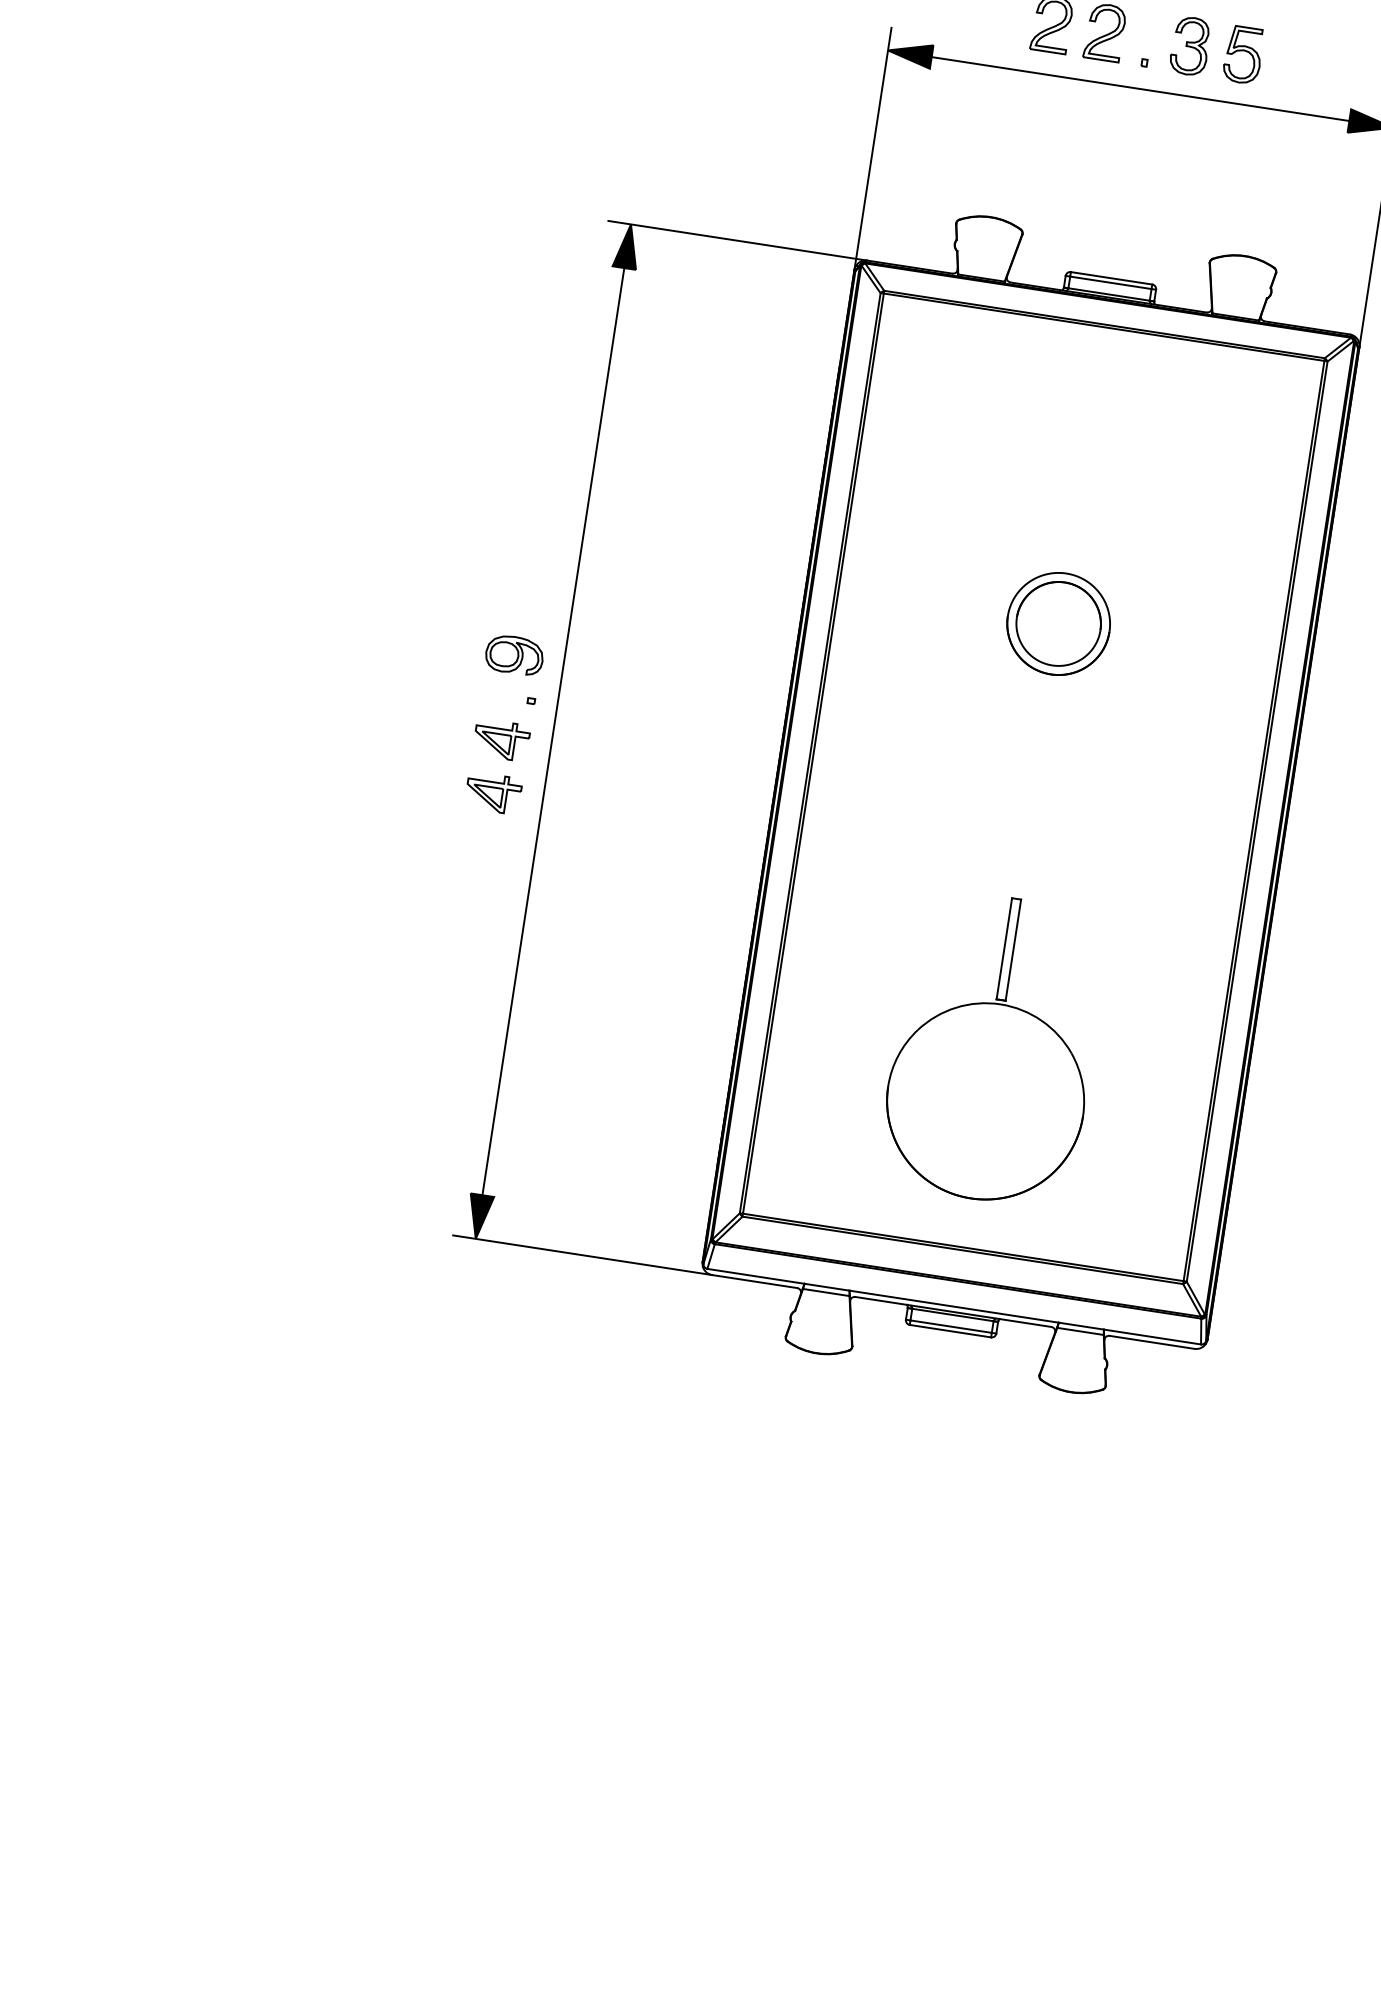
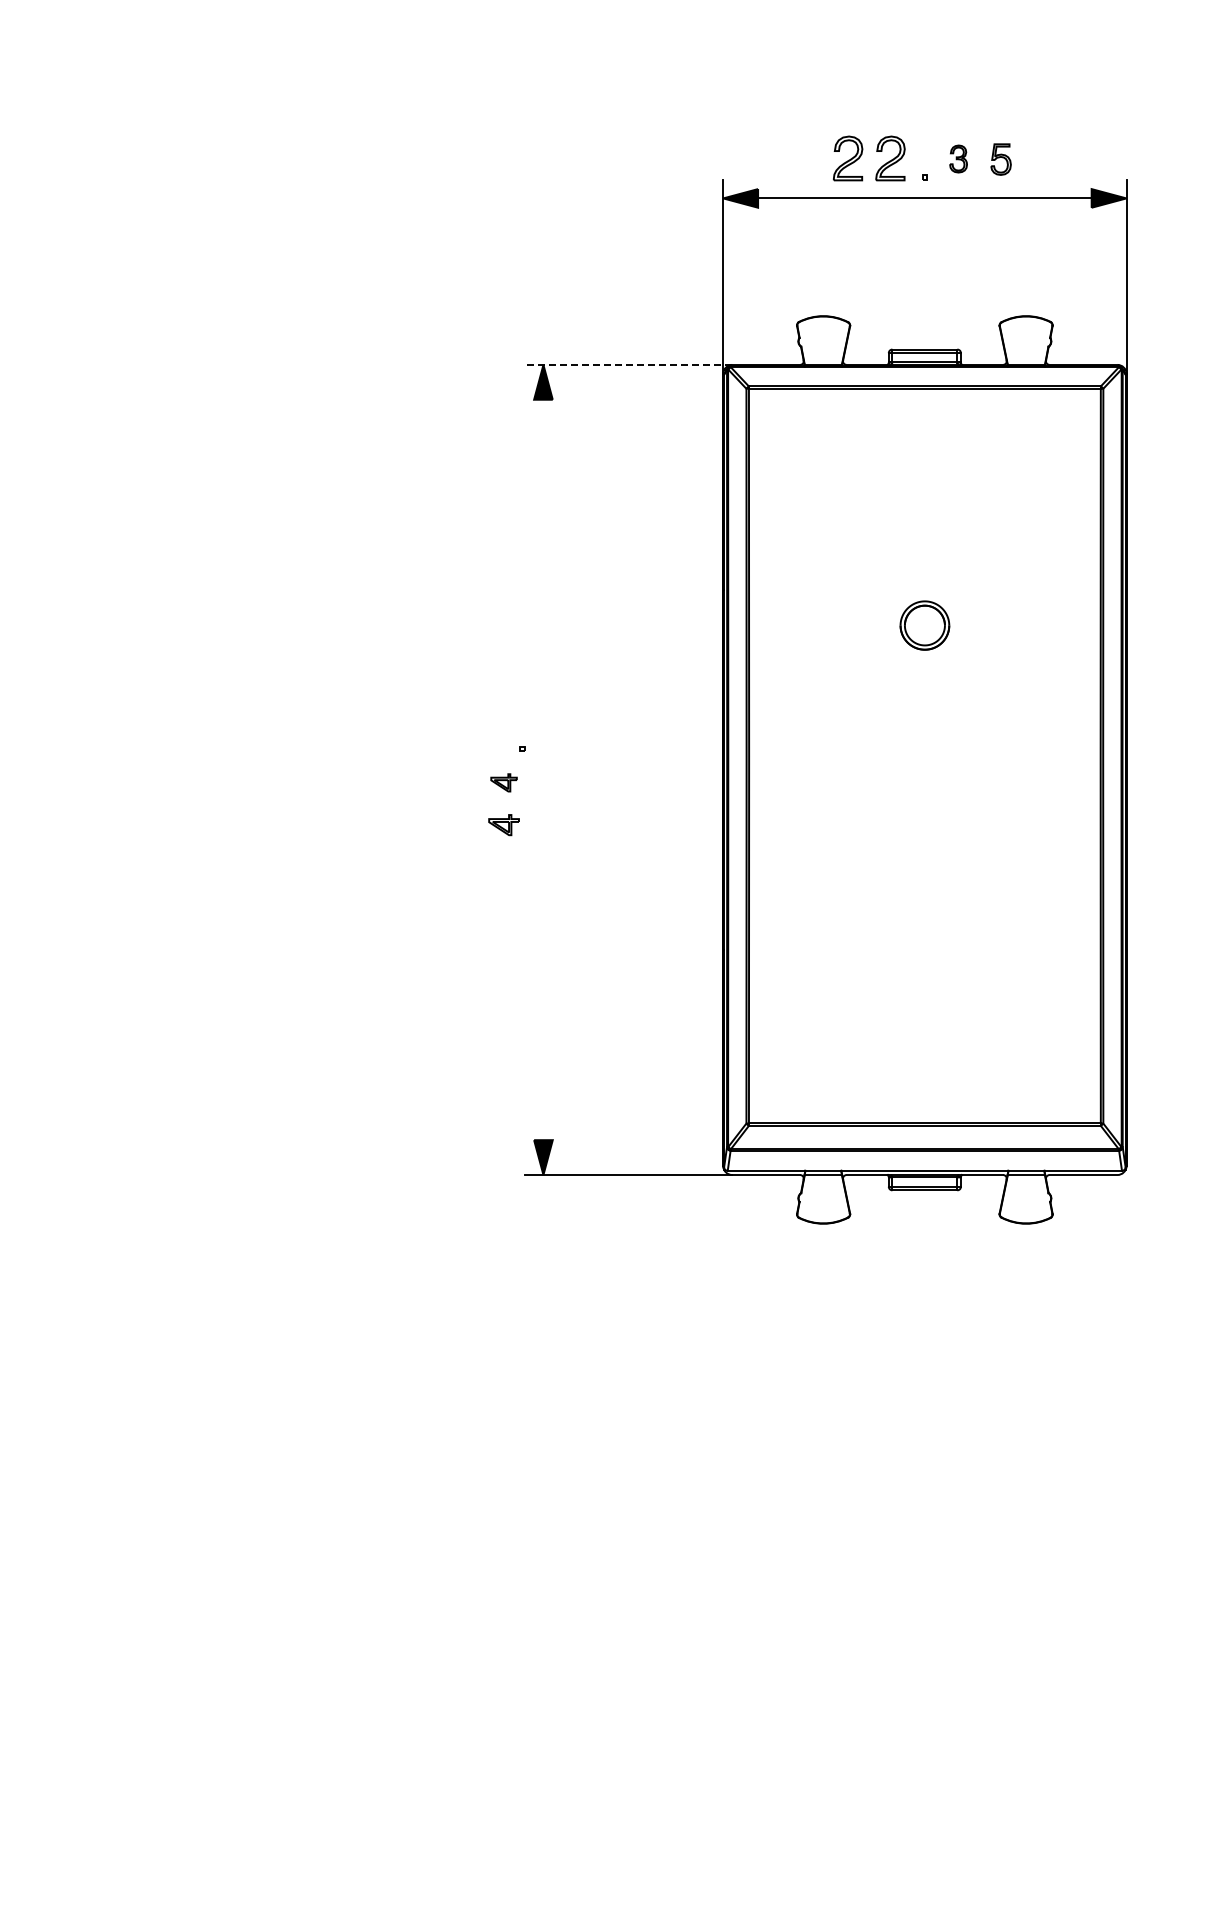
part: (1190, 45) -> (958, 158), size x0.6
part: (1242, 54) -> (1000, 159), size x0.7
line: (737, 240) -> (628, 364), solid -> dashed
part: (1058, 623) -> (924, 625), size x0.6
part: (513, 654) -> (503, 714), removed
line: (553, 731) -> (543, 769), removed
part: (500, 739) -> (503, 782), size x0.6
part: (492, 792) -> (503, 824), size x0.7
part: (993, 1048) -> (924, 964), removed

